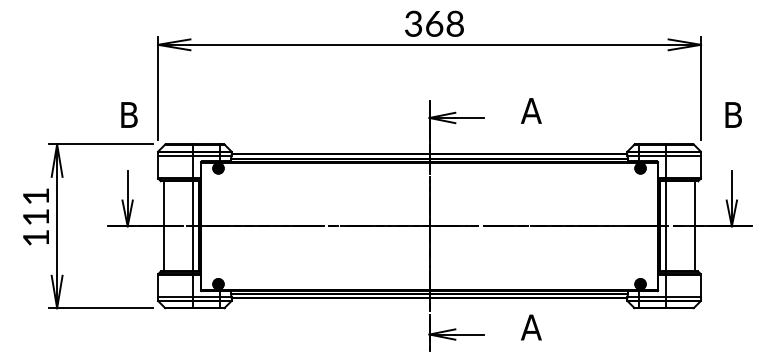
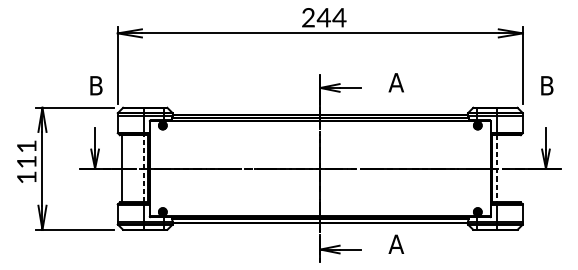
text: (434, 23) -> (324, 17), 368 -> 244
line: (193, 225) -> (144, 168), solid -> dashed
line: (665, 226) -> (496, 168), solid -> dashed
line: (695, 226) -> (518, 168), removed

